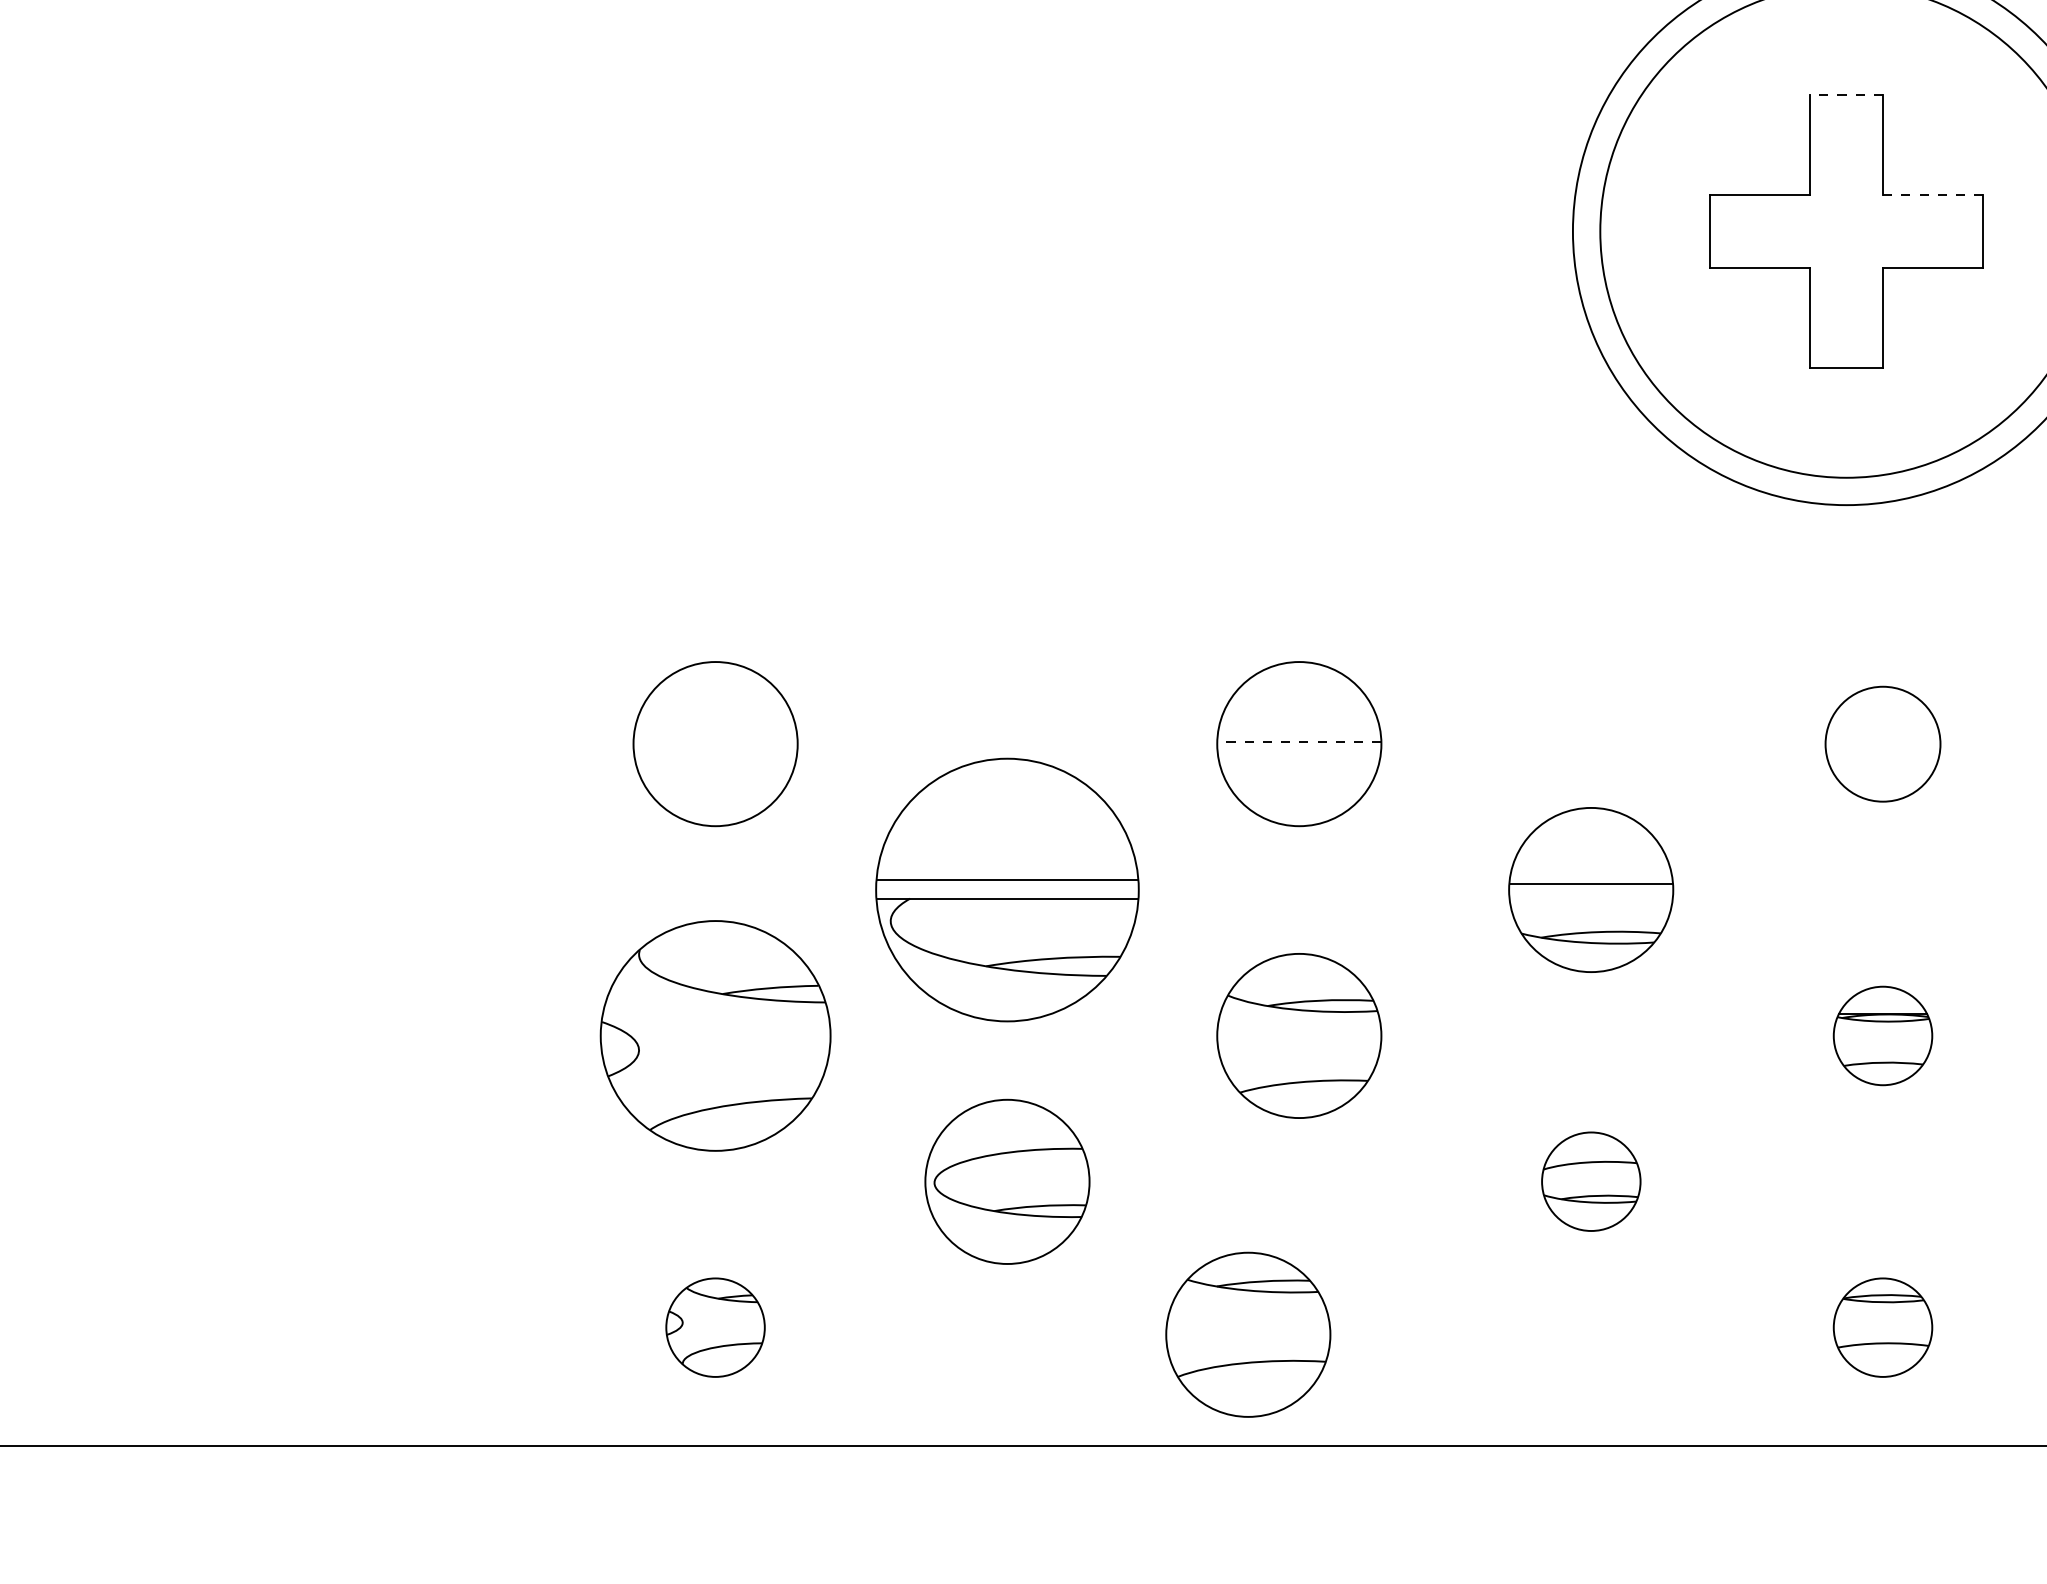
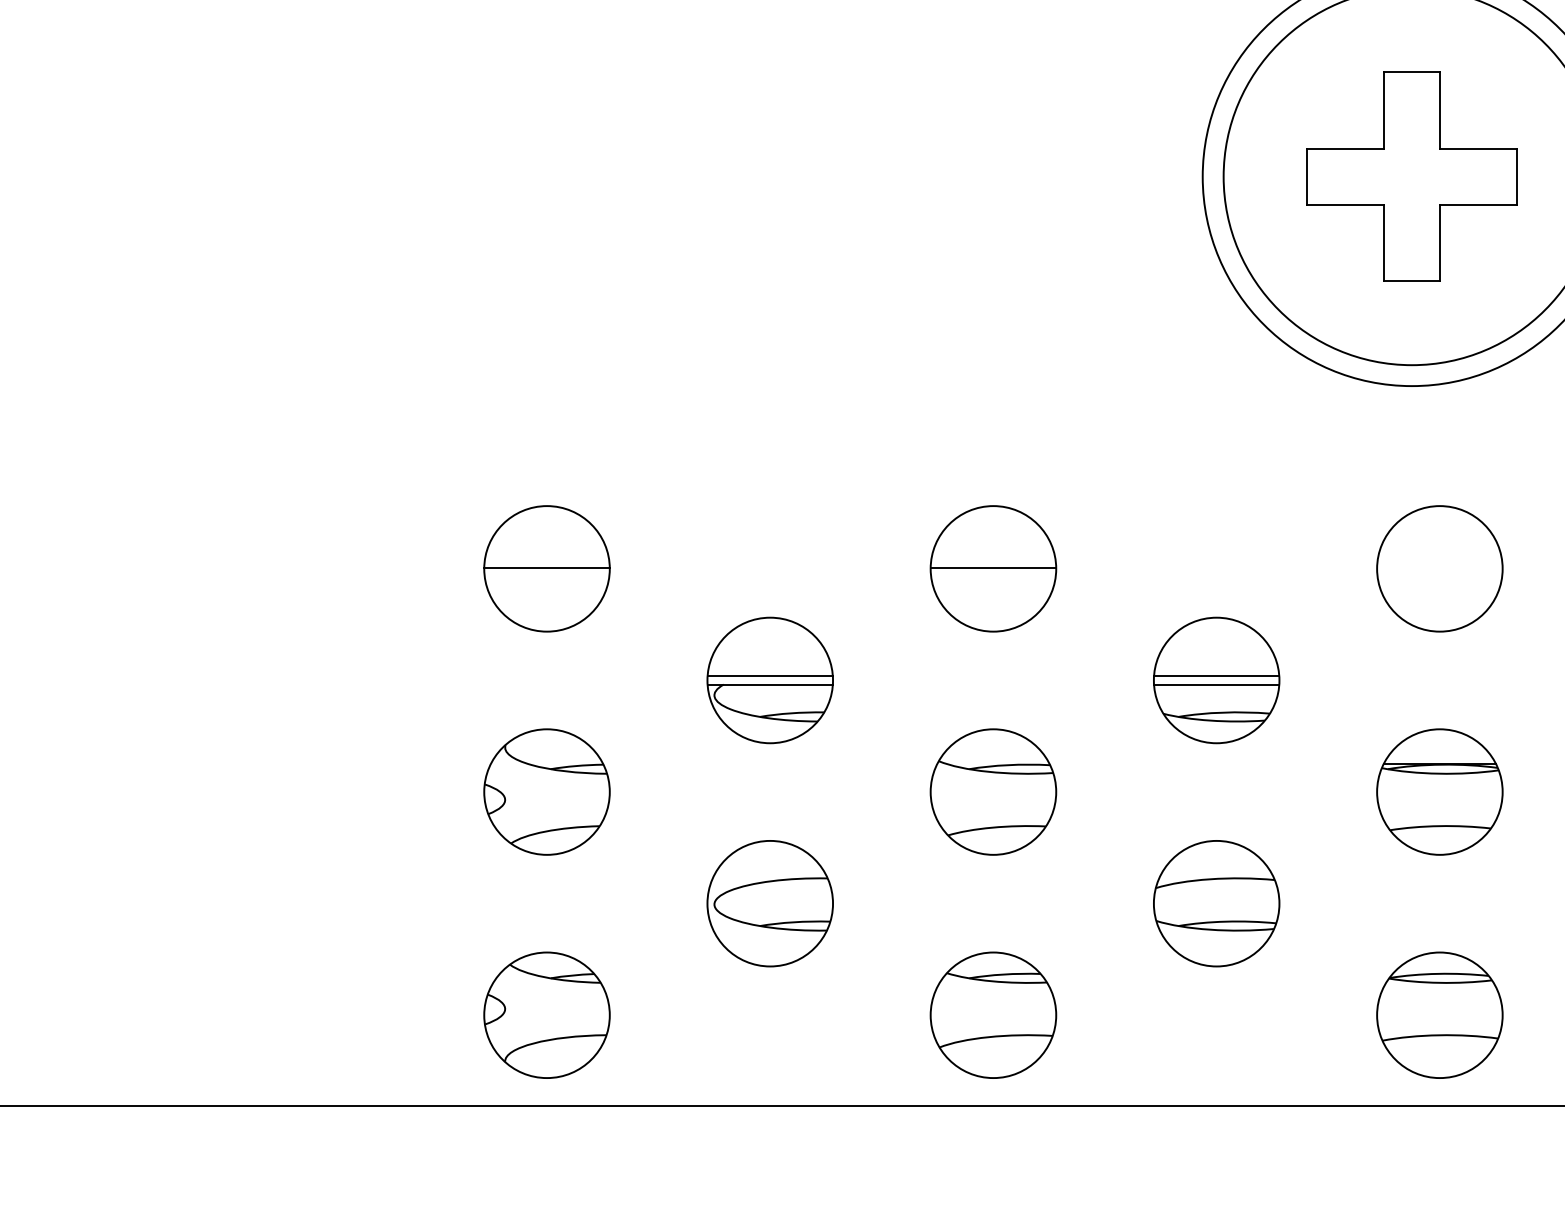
line: (1846, 94) -> (1411, 72), dashed -> solid
line: (1932, 195) -> (1477, 149), dashed -> solid
line: (715, 742) -> (546, 567), added
line: (1298, 742) -> (992, 567), dashed -> solid
circle: (1882, 744) -> (1439, 569), size x1.43
part: (1007, 889) -> (770, 680), size x0.62
line: (1590, 895) -> (1216, 684), added
part: (715, 1035) -> (546, 791), size x0.71
part: (1882, 1035) -> (1439, 791), size x1.67
part: (1591, 1181) -> (1216, 903), size x1.67
part: (715, 1327) -> (546, 1015), size x1.67
part: (1882, 1327) -> (1439, 1015), size x1.67
part: (1248, 1334) -> (993, 1015), moved

